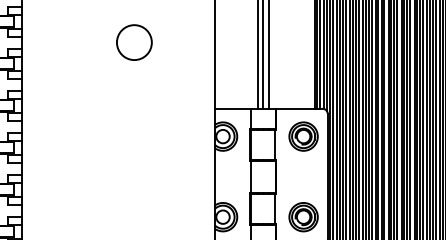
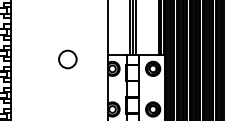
circle: (133, 42) -> (67, 59), moved

